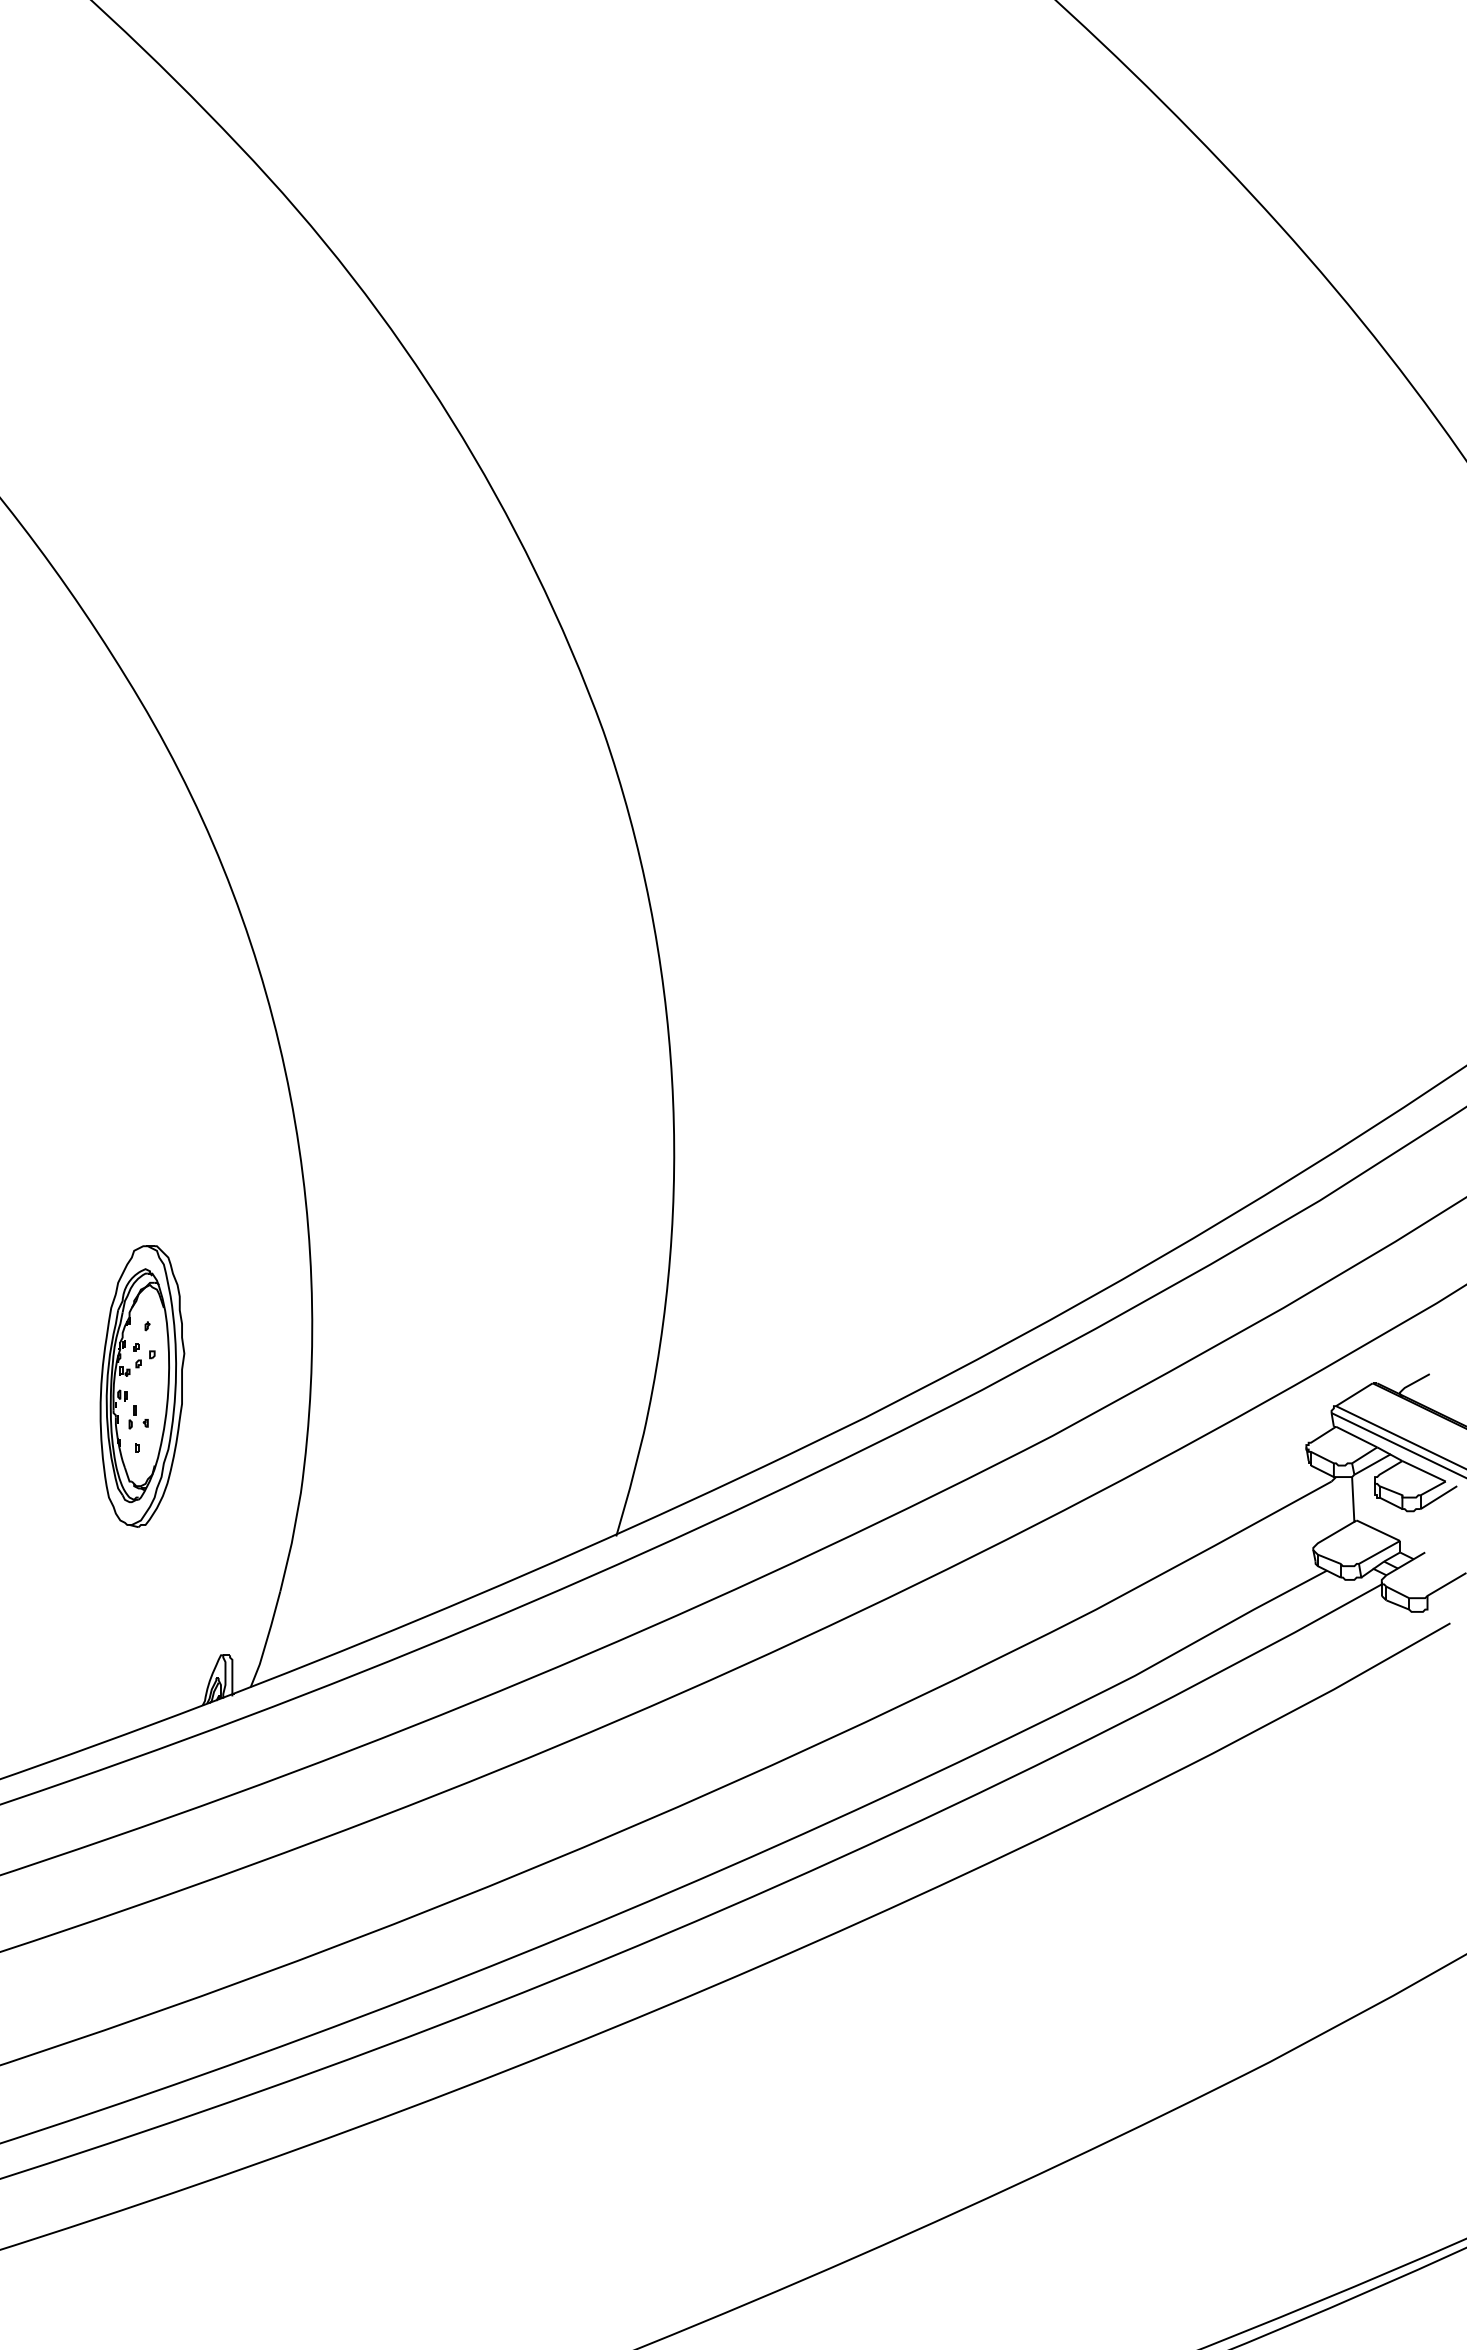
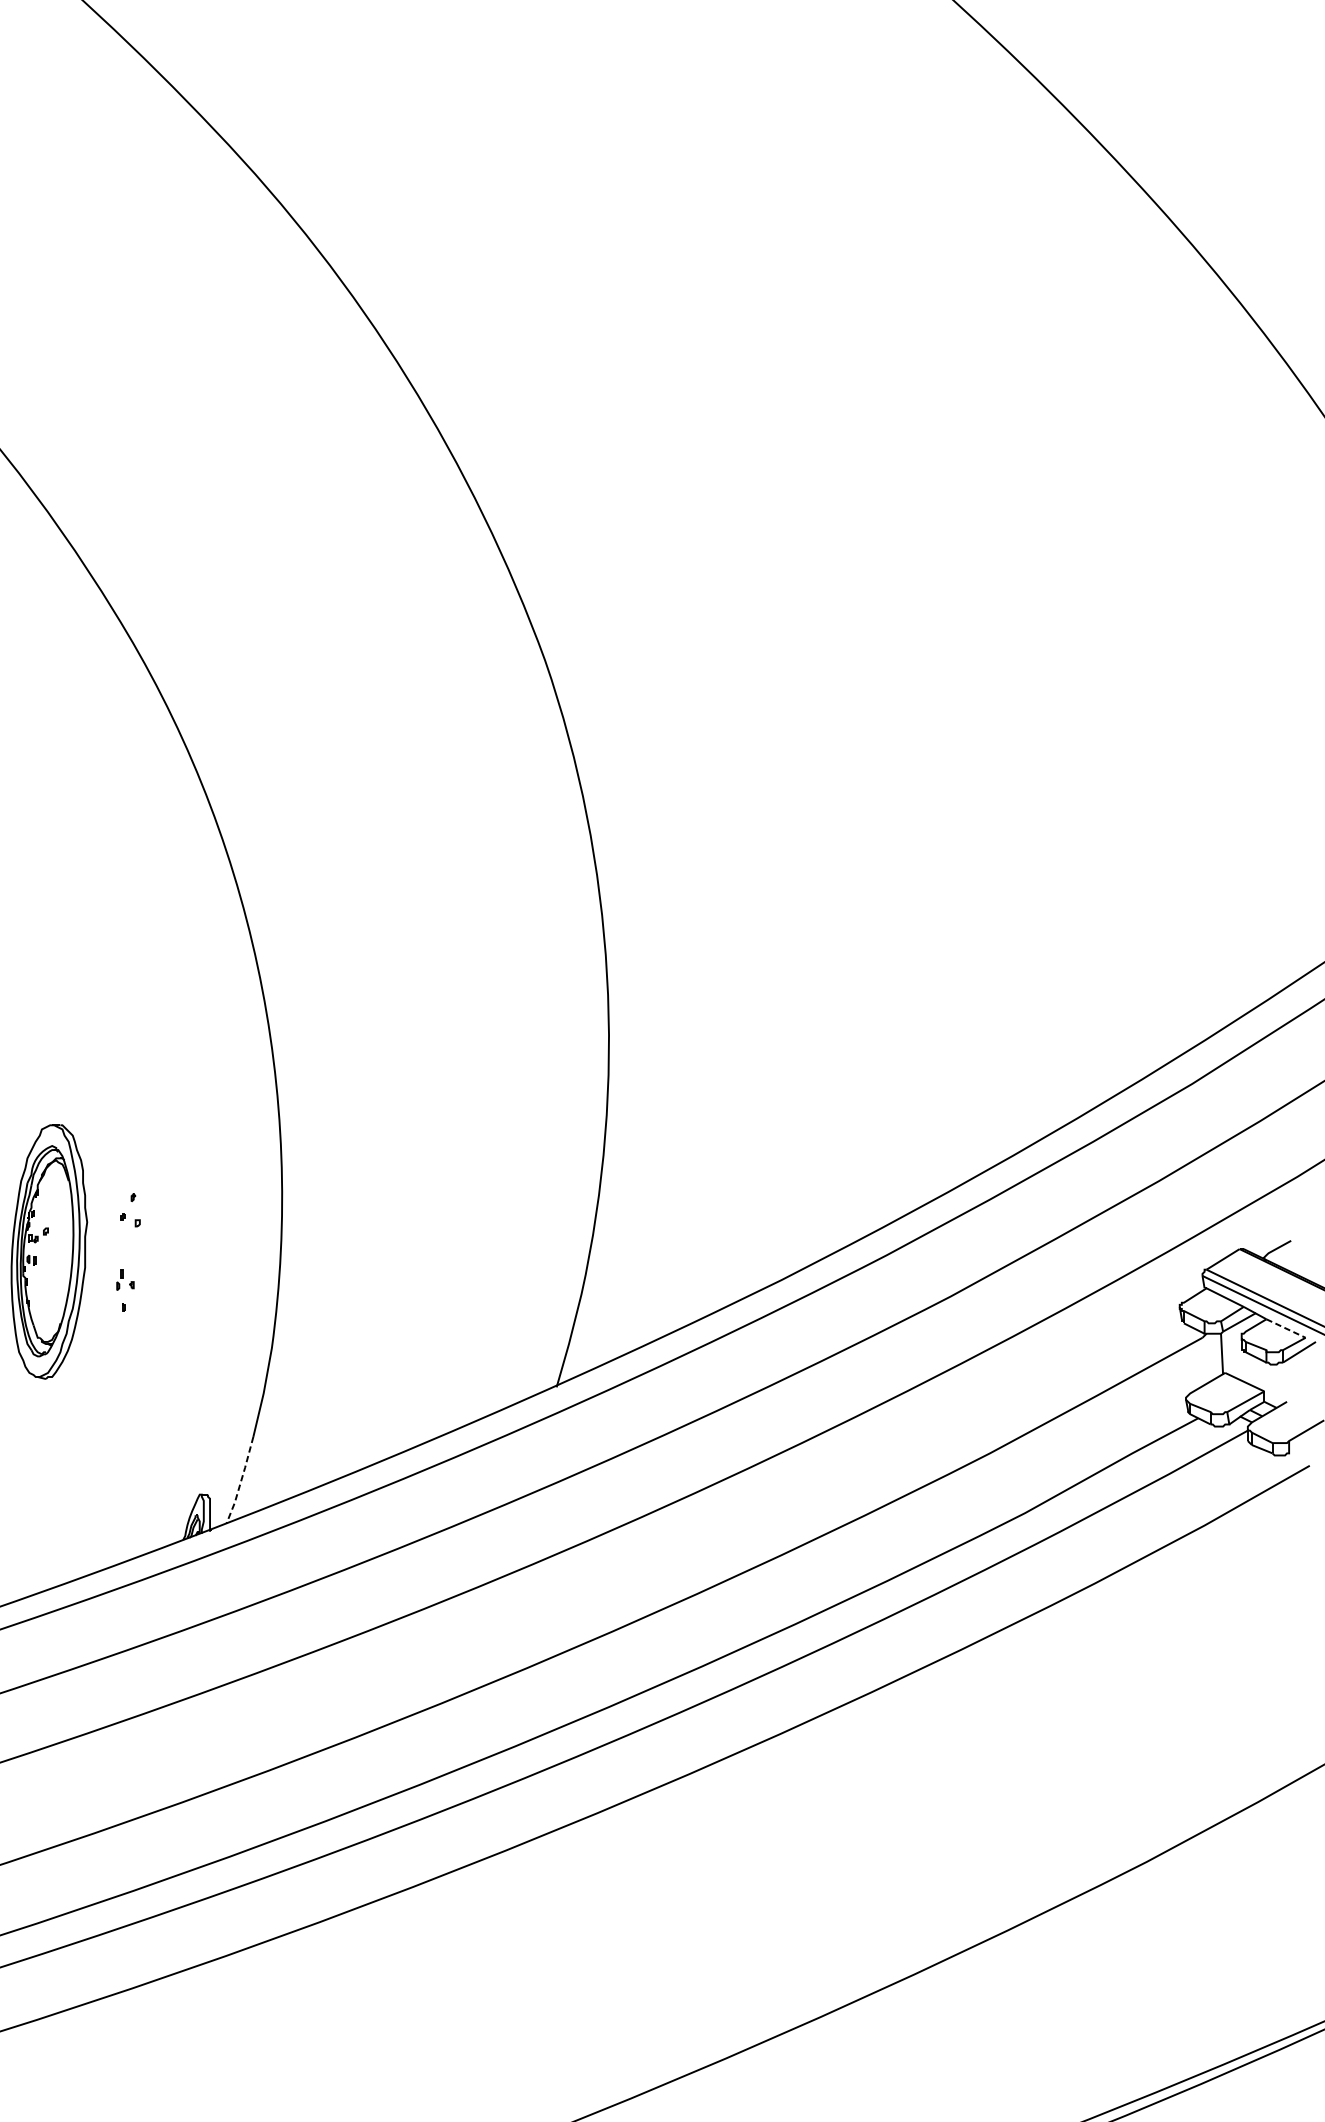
part: (142, 1386) -> (49, 1251), moved
line: (1424, 1471) -> (1286, 1328), solid -> dashed
line: (267, 1639) -> (241, 1480), solid -> dashed

